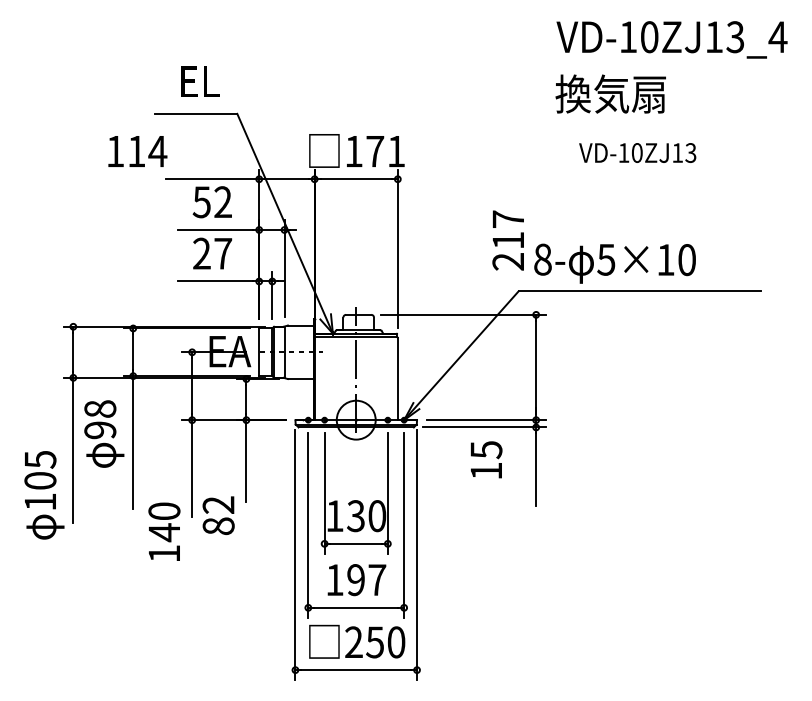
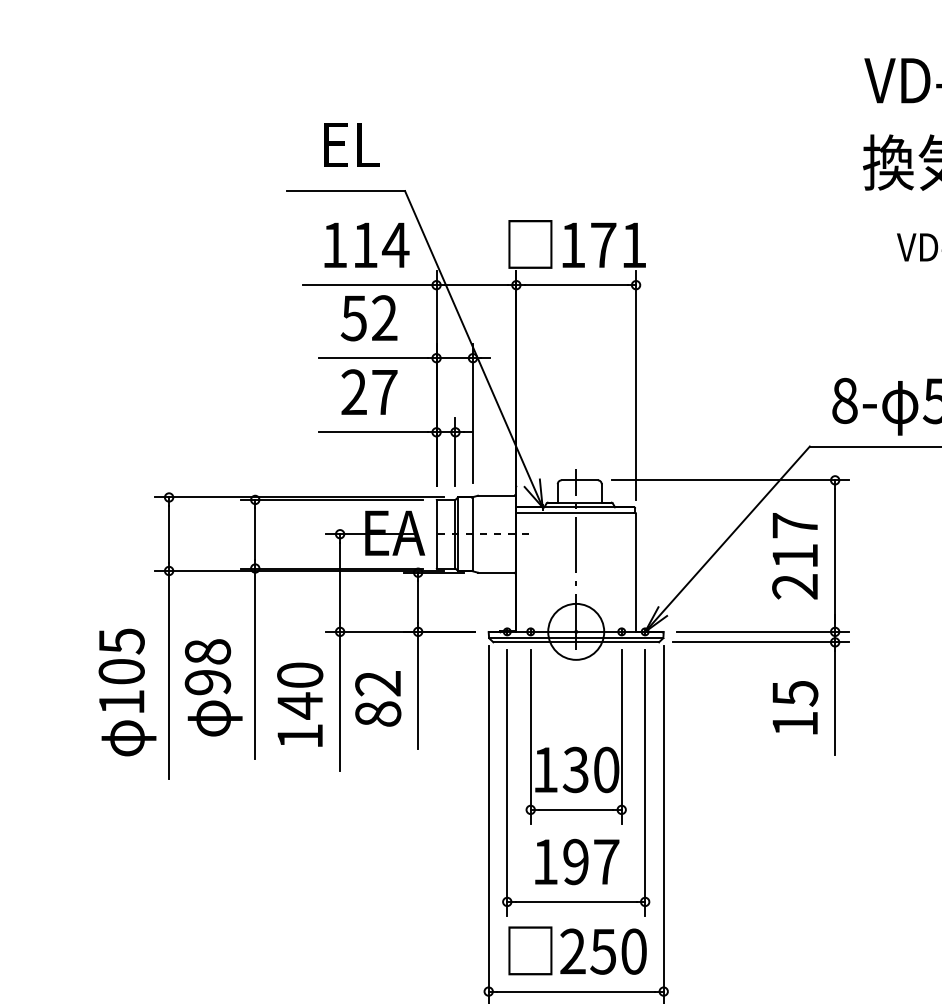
text: (137, 151) -> (366, 245), moved
text: (507, 240) -> (793, 556), moved
text: (104, 433) -> (213, 687), moved
text: (486, 459) -> (795, 707), moved
text: (44, 495) -> (127, 692), moved
text: (218, 515) -> (377, 698), moved
text: (164, 531) -> (300, 704), moved

